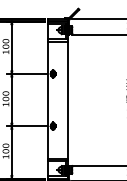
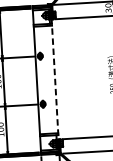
line: (67, 100) -> (54, 79), solid -> dashed

